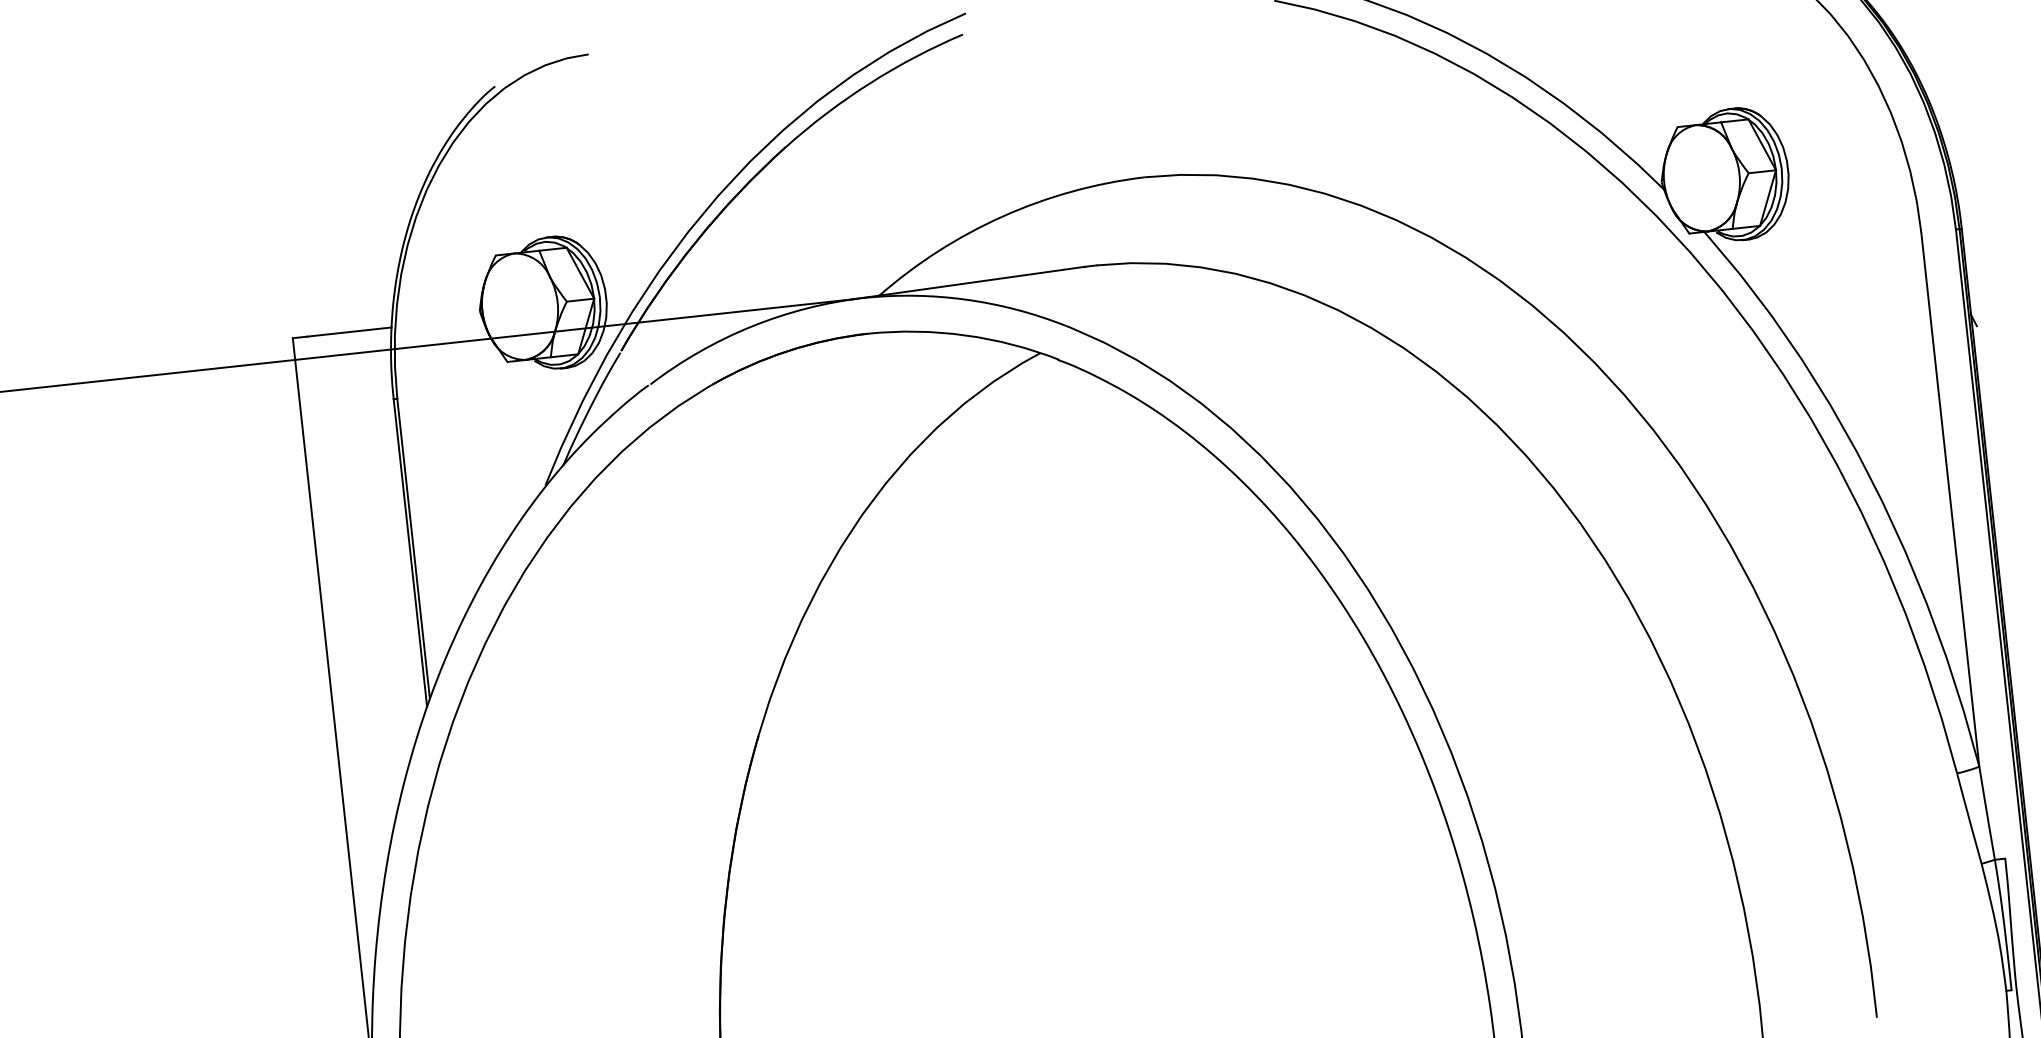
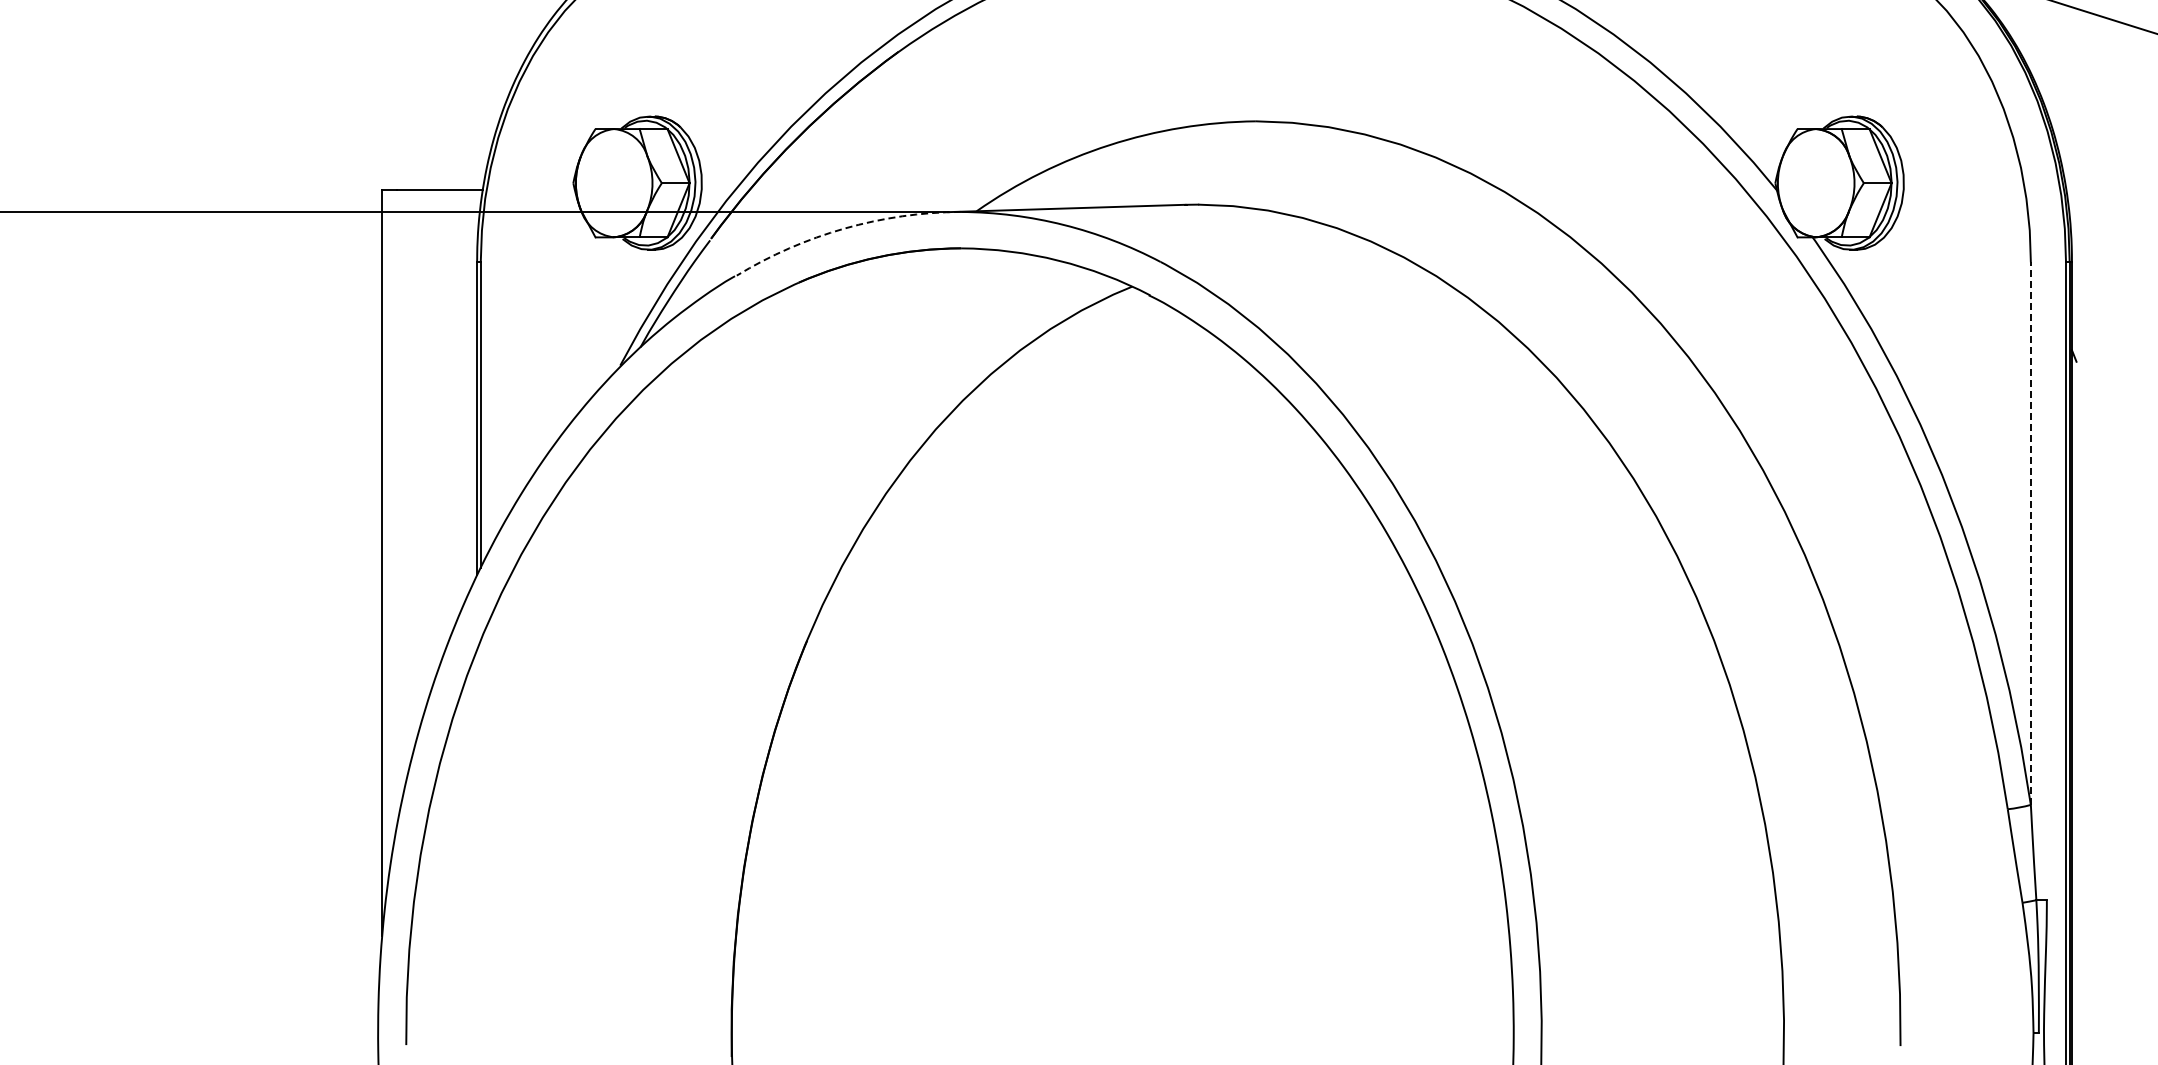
arc: (751, 326) -> (844, 228), solid -> dashed
line: (1949, 499) -> (2030, 533), solid -> dashed

